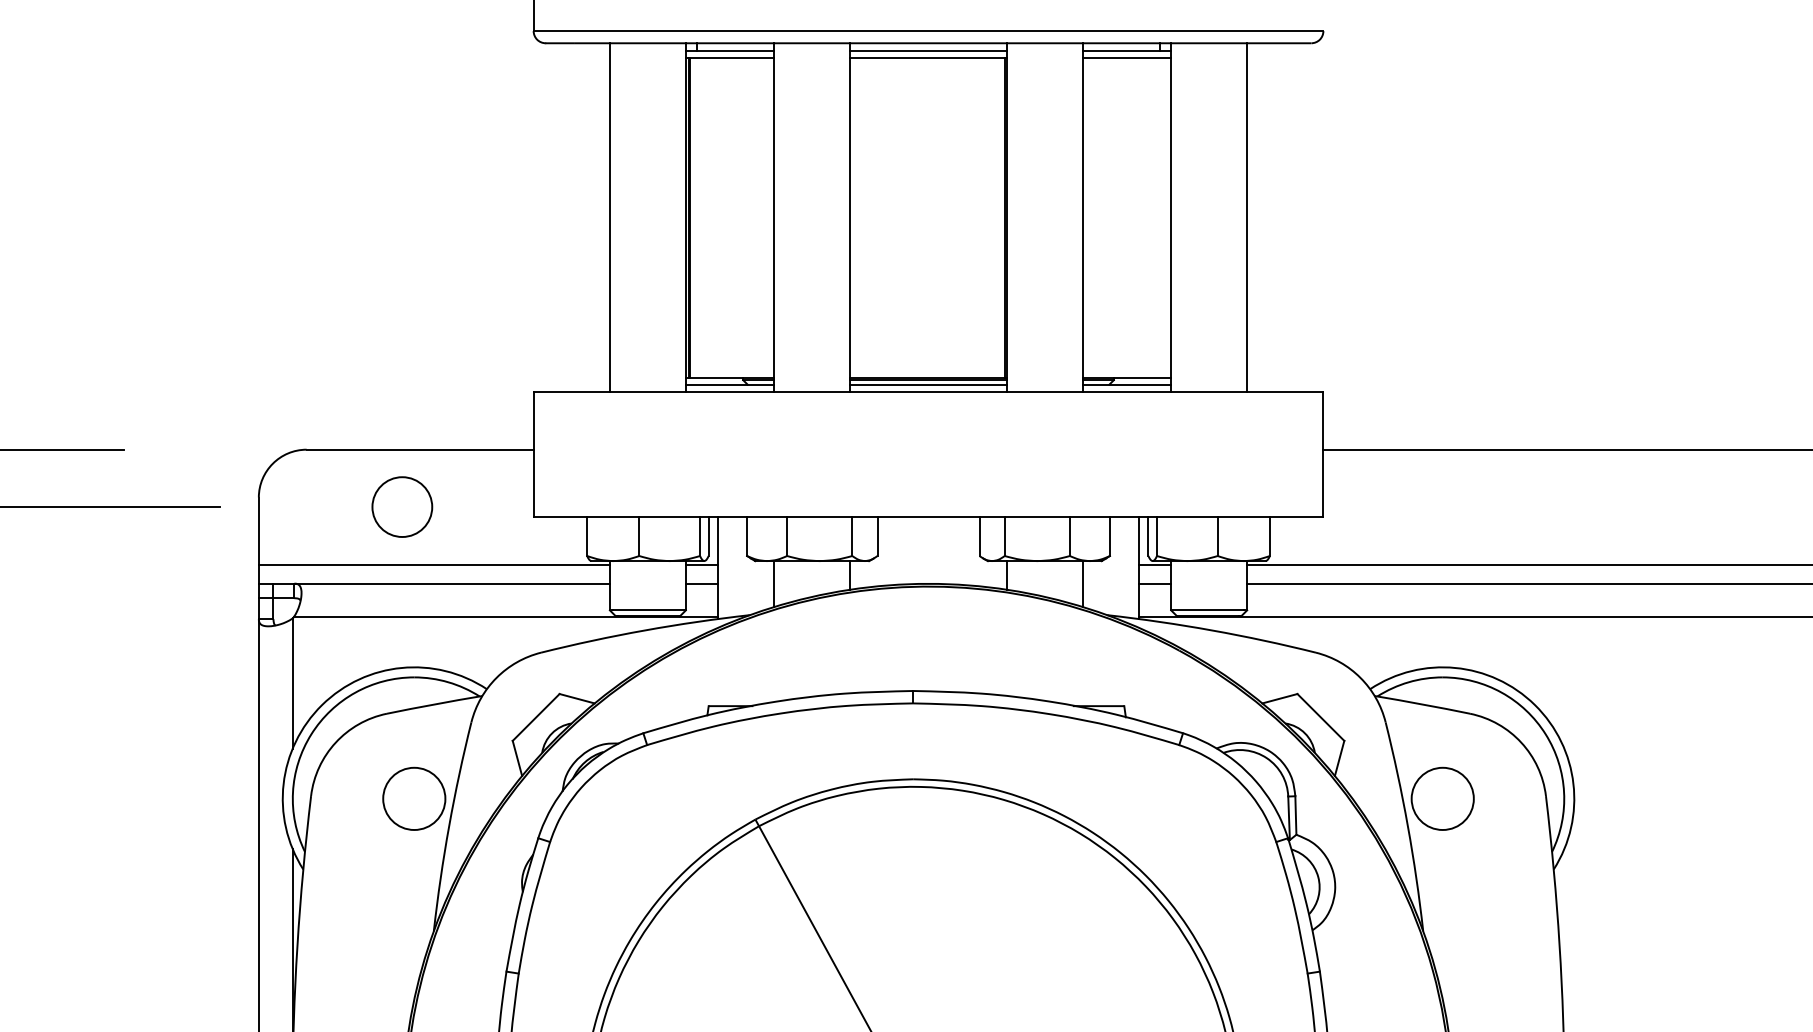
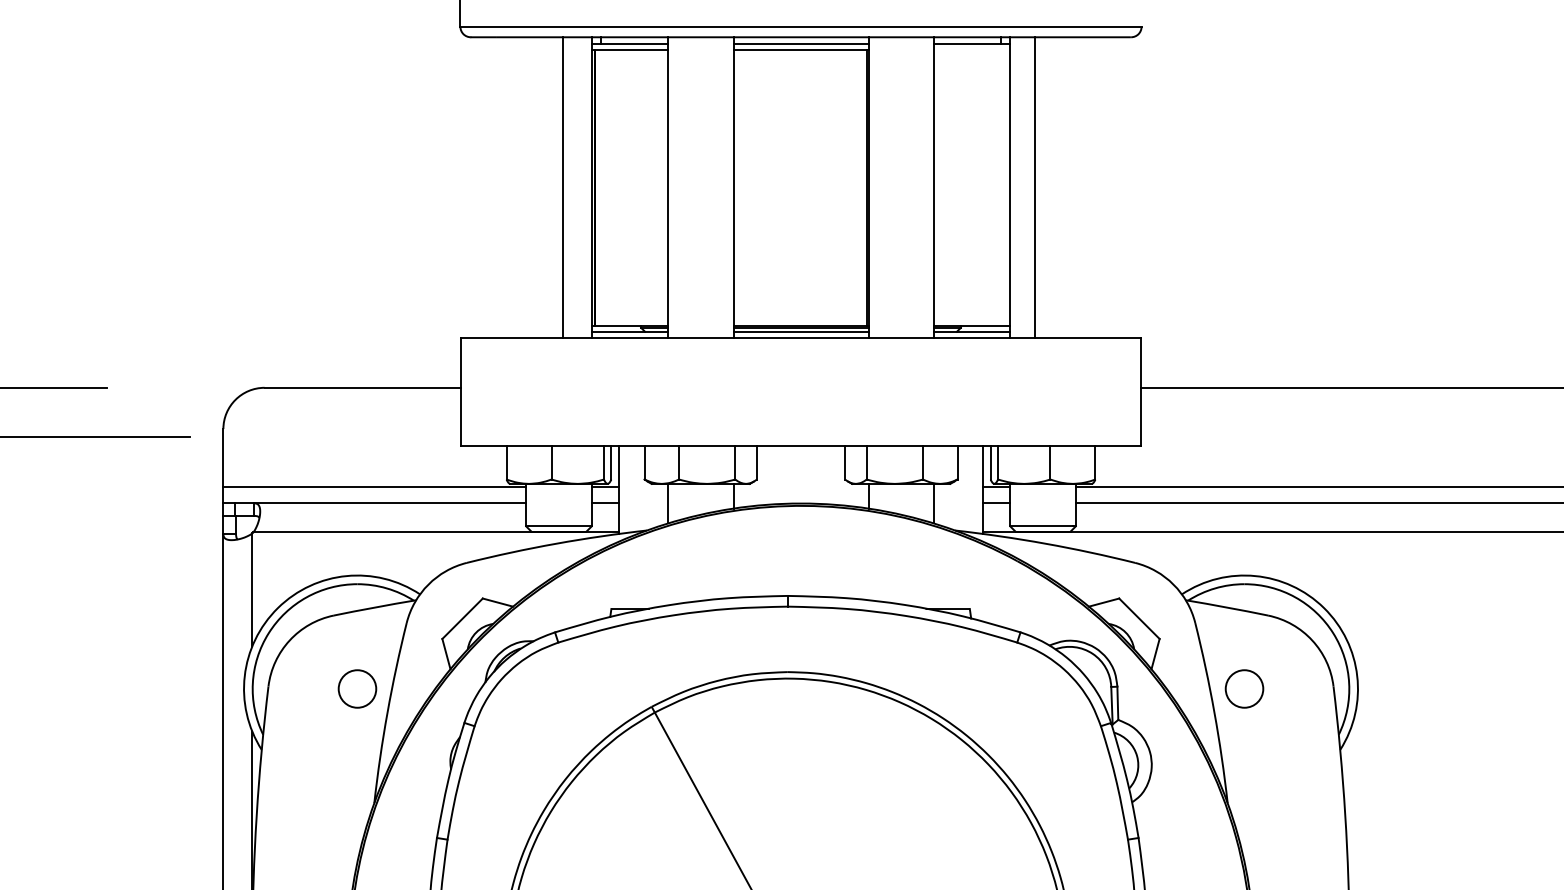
line: (1126, 58) -> (971, 50), removed
line: (609, 217) -> (562, 187), moved
line: (1247, 217) -> (1035, 187), moved
circle: (402, 506) -> (347, 436), removed
circle: (414, 798) -> (357, 688), size x0.7
circle: (1442, 798) -> (1244, 688), size x0.7

